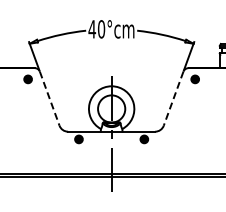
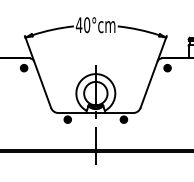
line: (49, 98) -> (42, 84), dashed -> solid
line: (173, 98) -> (148, 84), dashed -> solid

